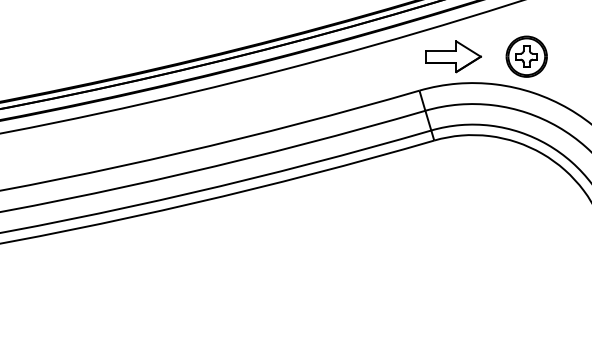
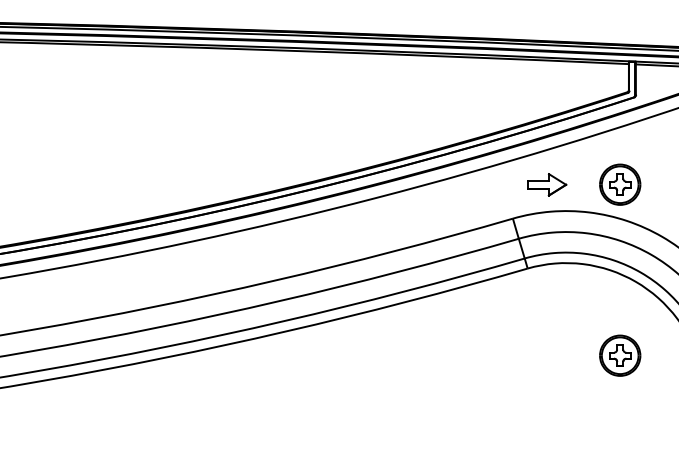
part: (453, 56) -> (546, 184), size x0.7
part: (527, 227) -> (620, 355), added

